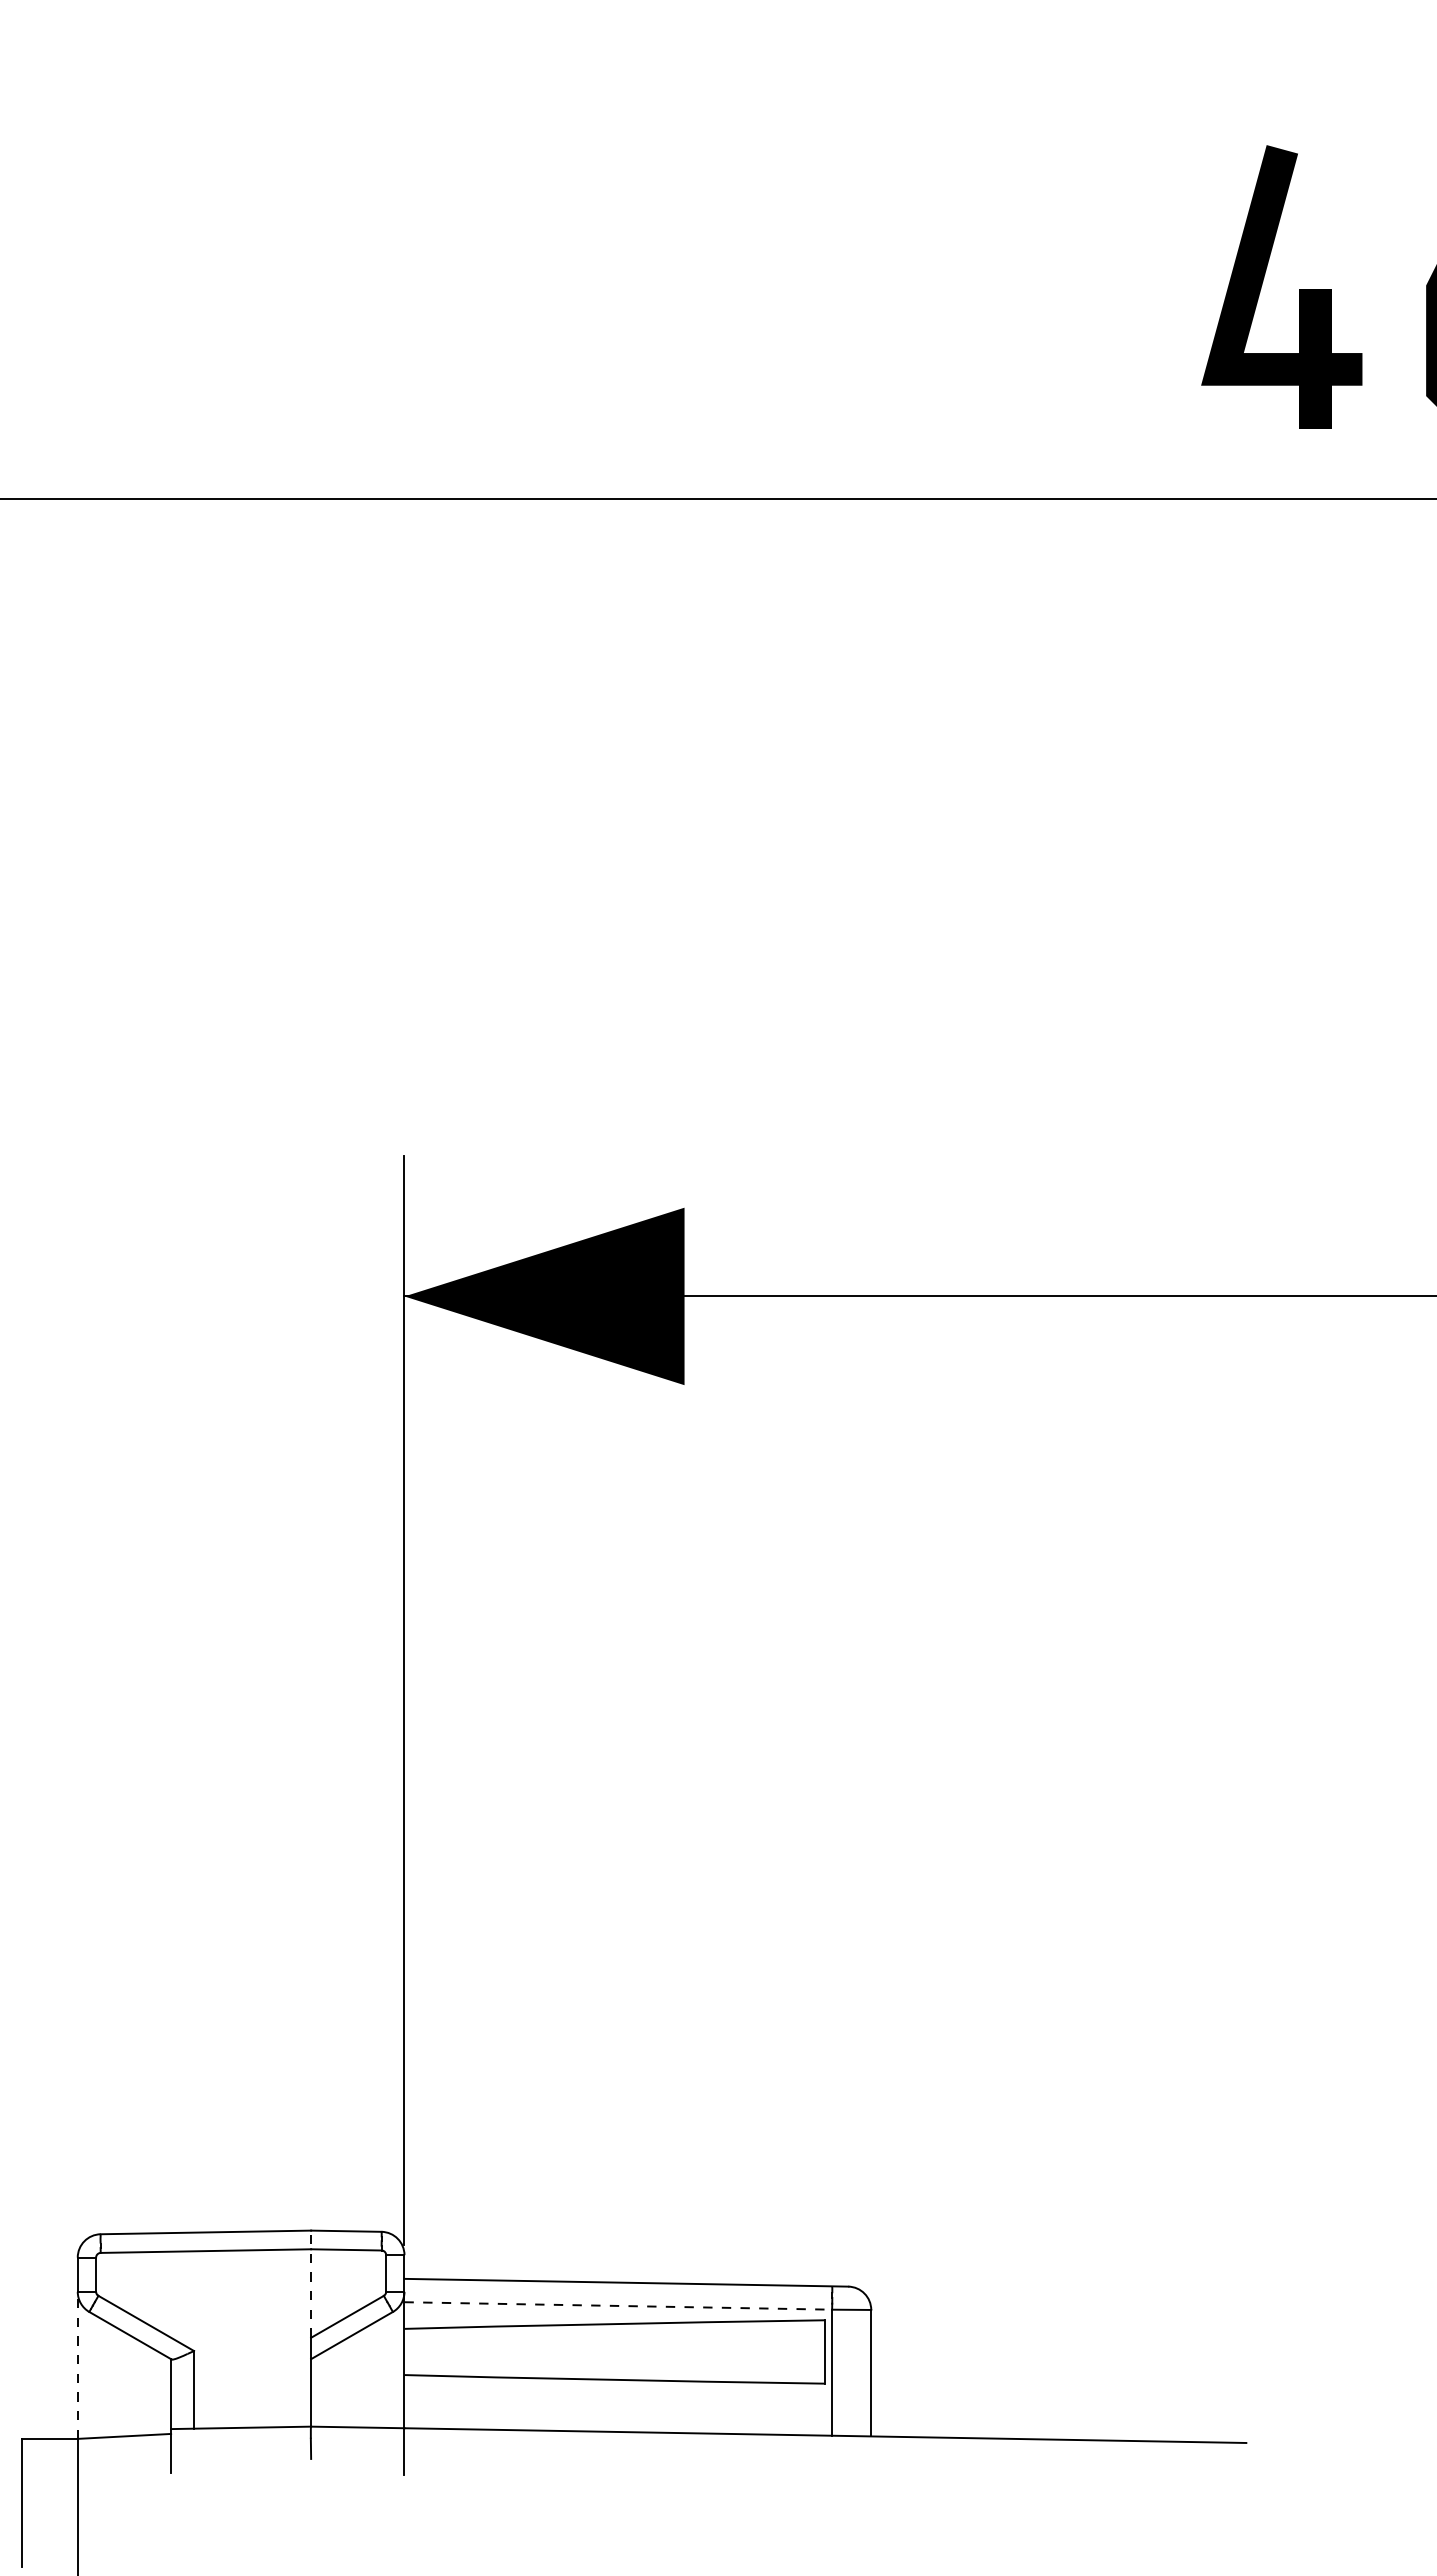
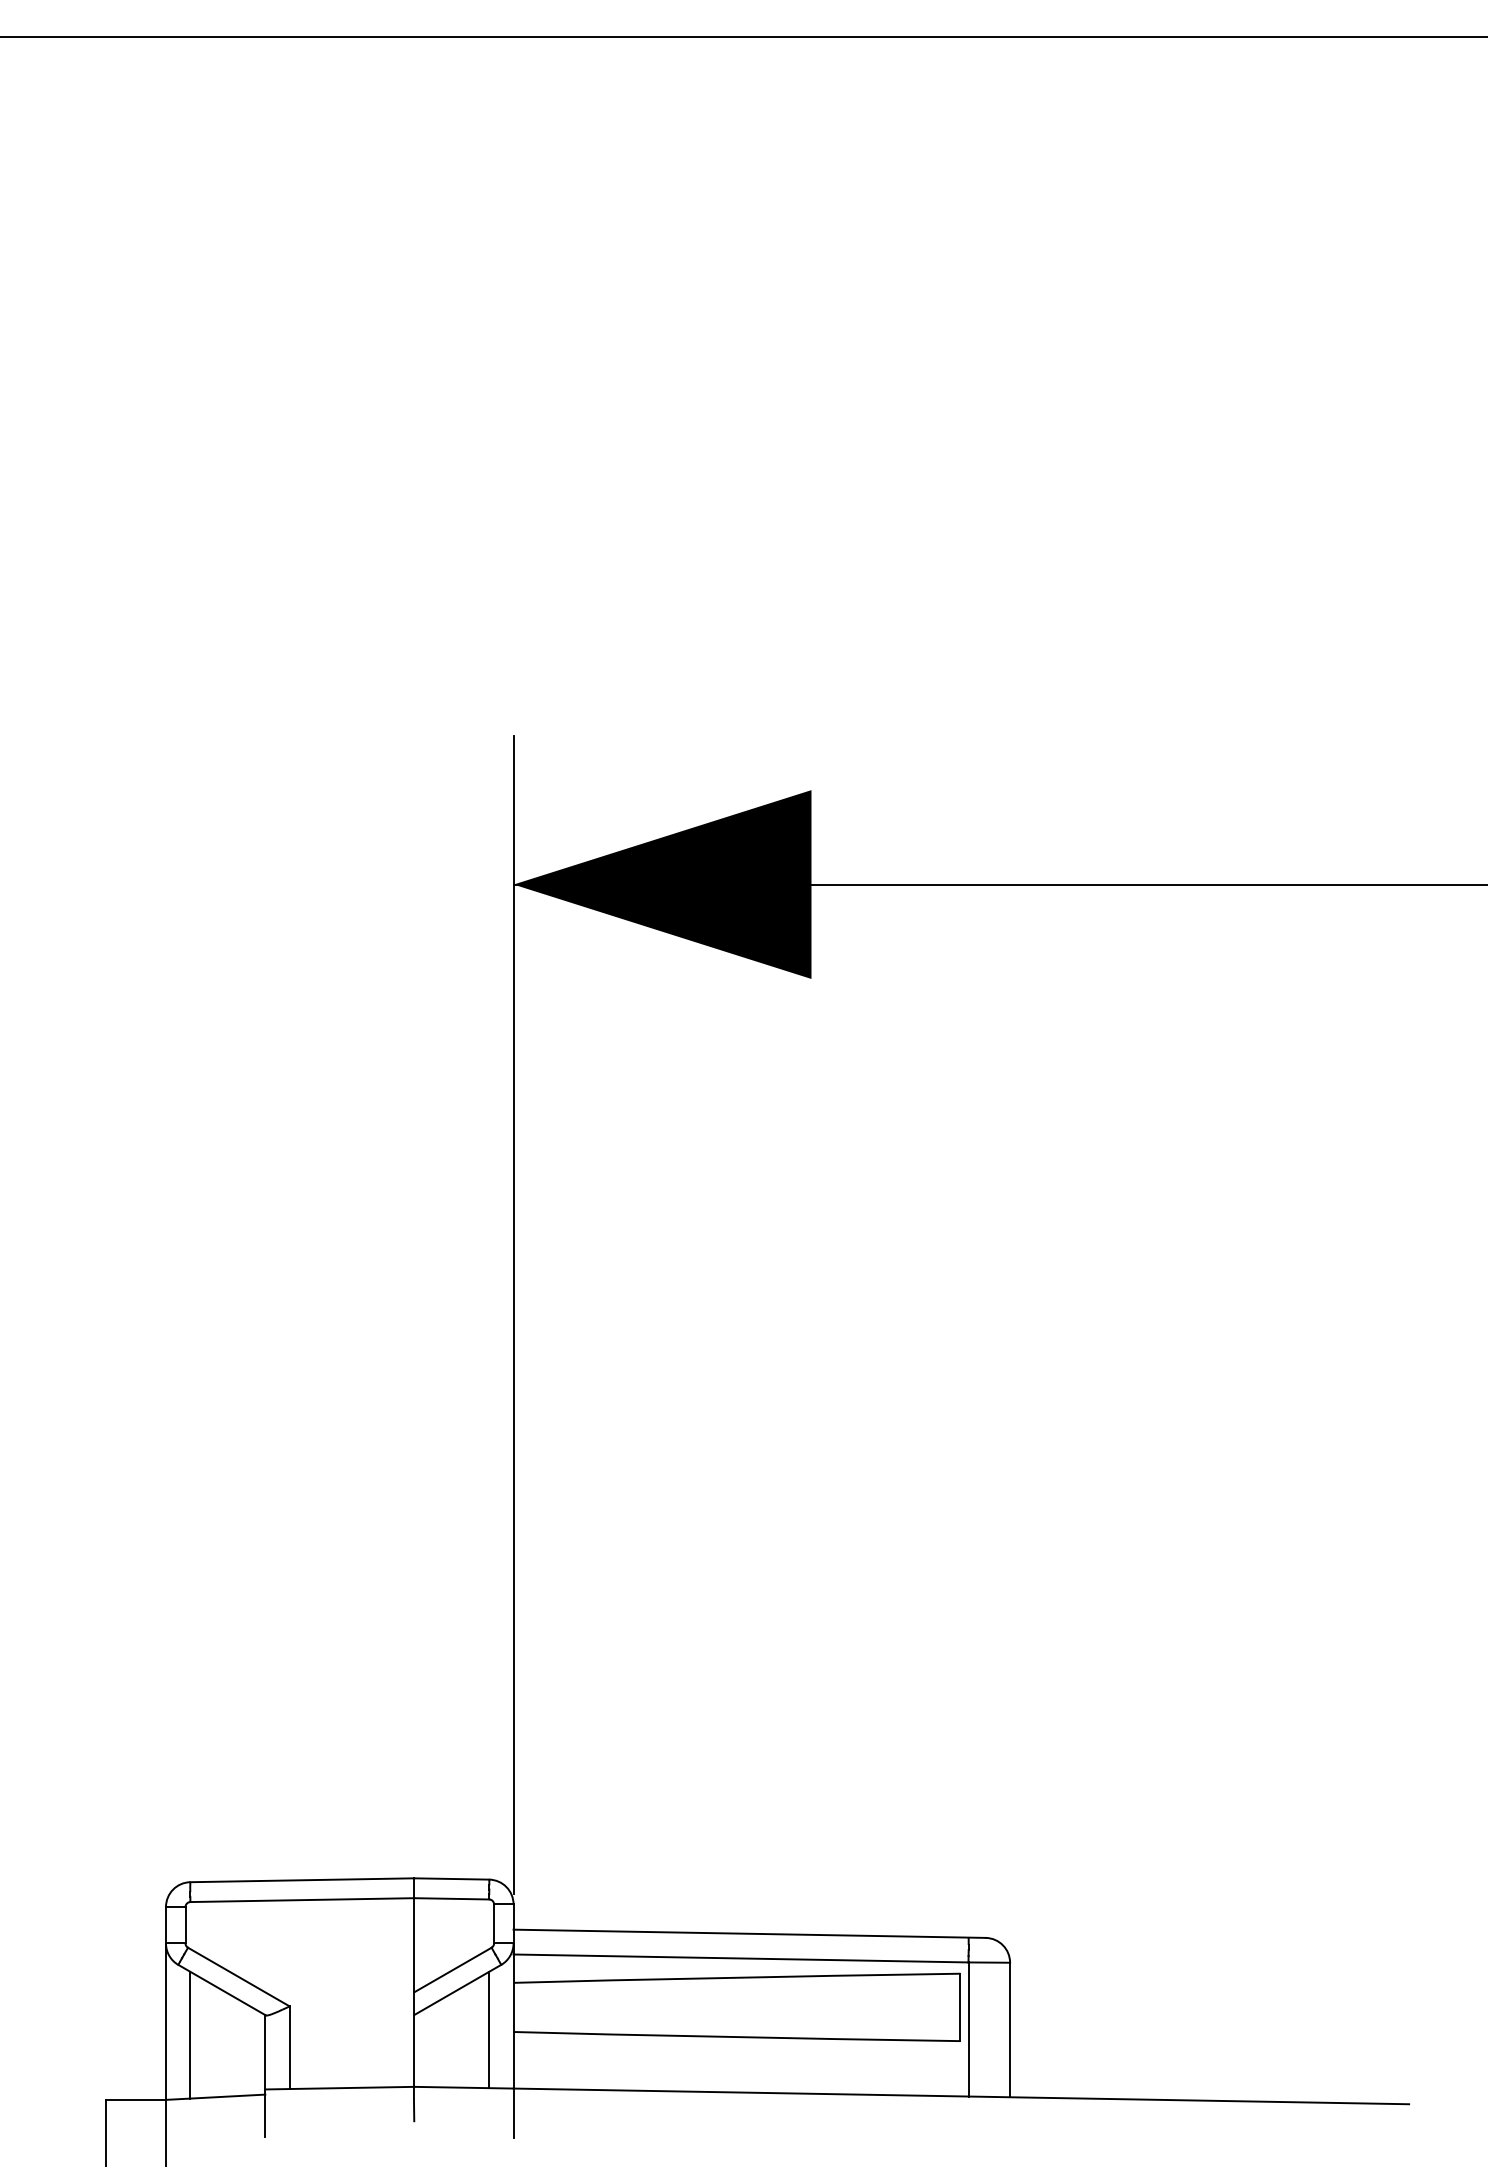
line: (311, 2284) -> (414, 1935), dashed -> solid
line: (618, 2305) -> (741, 1957), dashed -> solid
line: (77, 2365) -> (165, 2021), dashed -> solid
line: (381, 2372) -> (489, 2029), added
line: (100, 2377) -> (190, 2034), added

